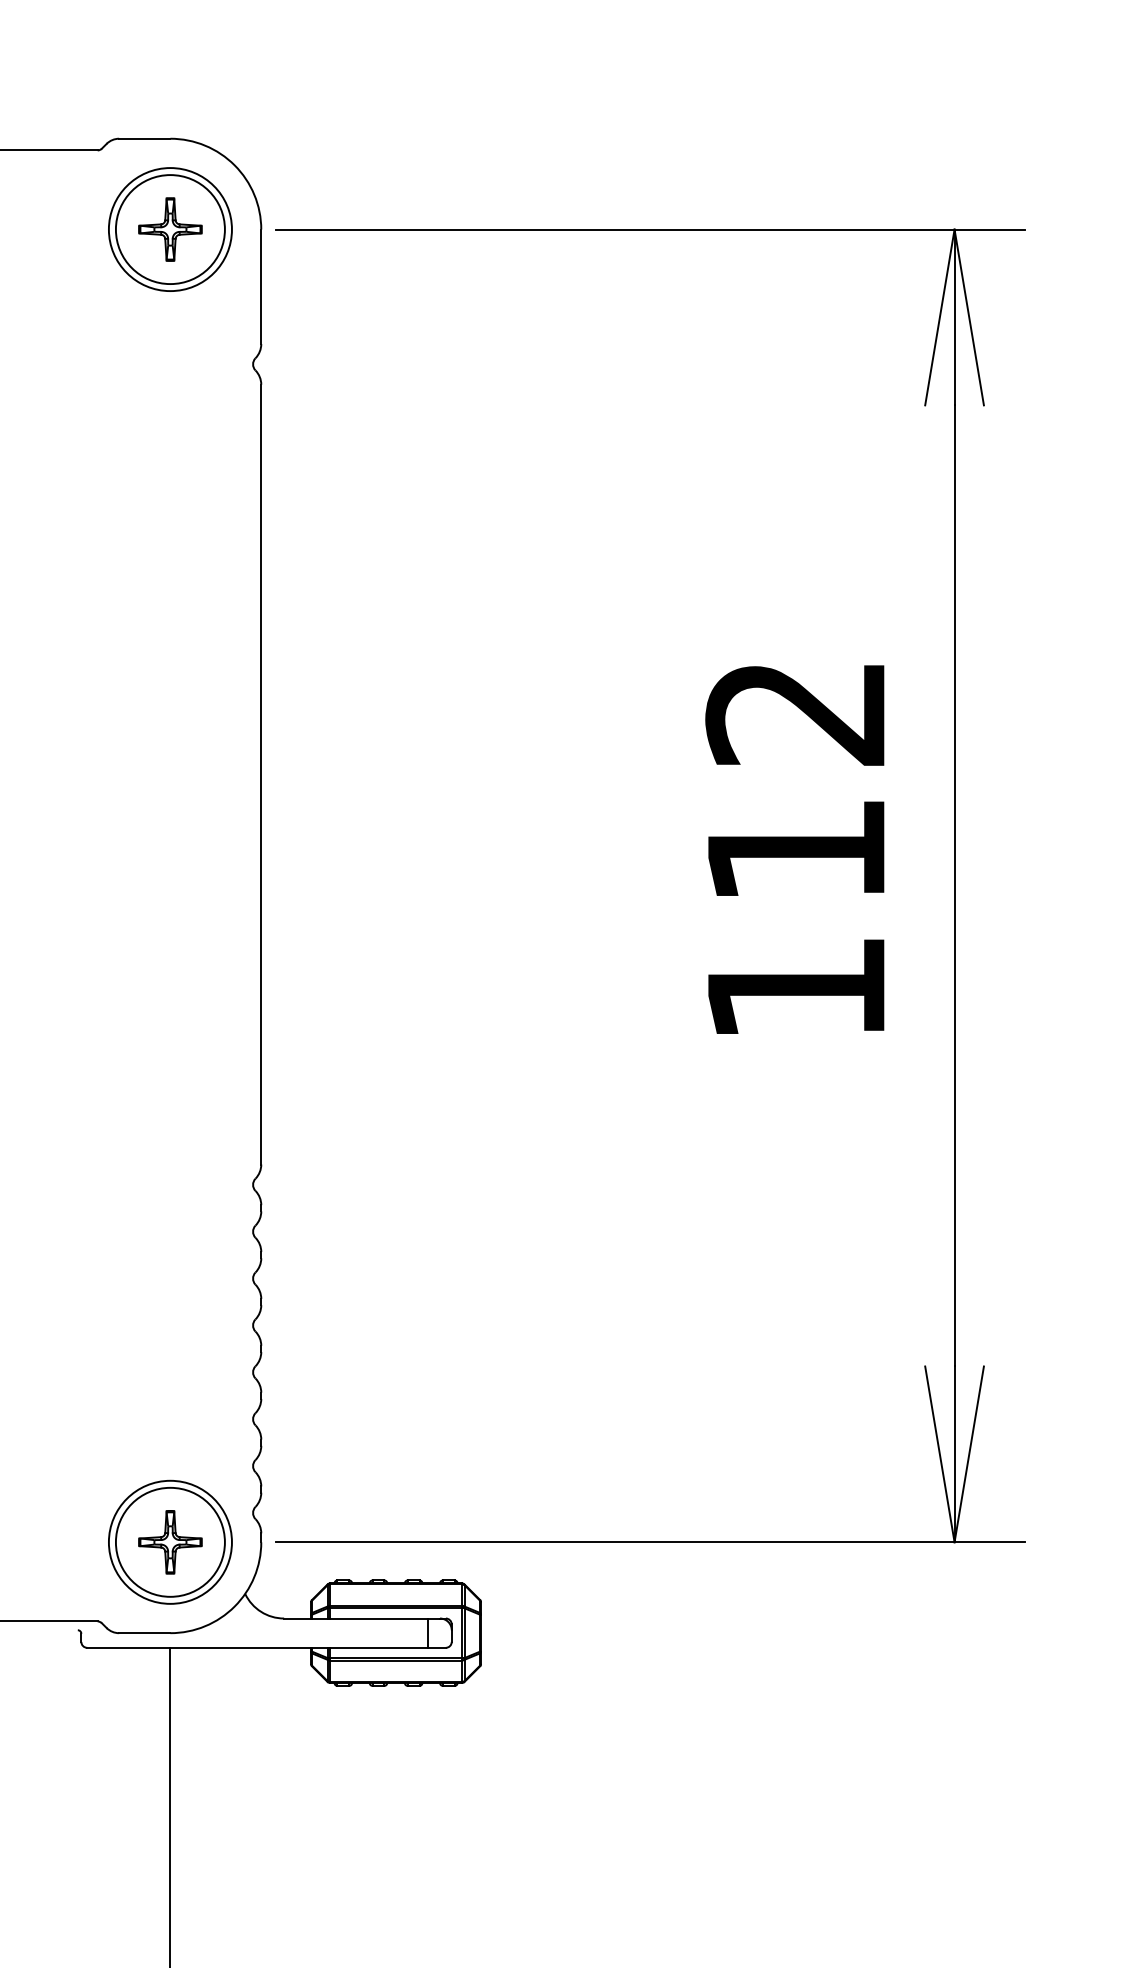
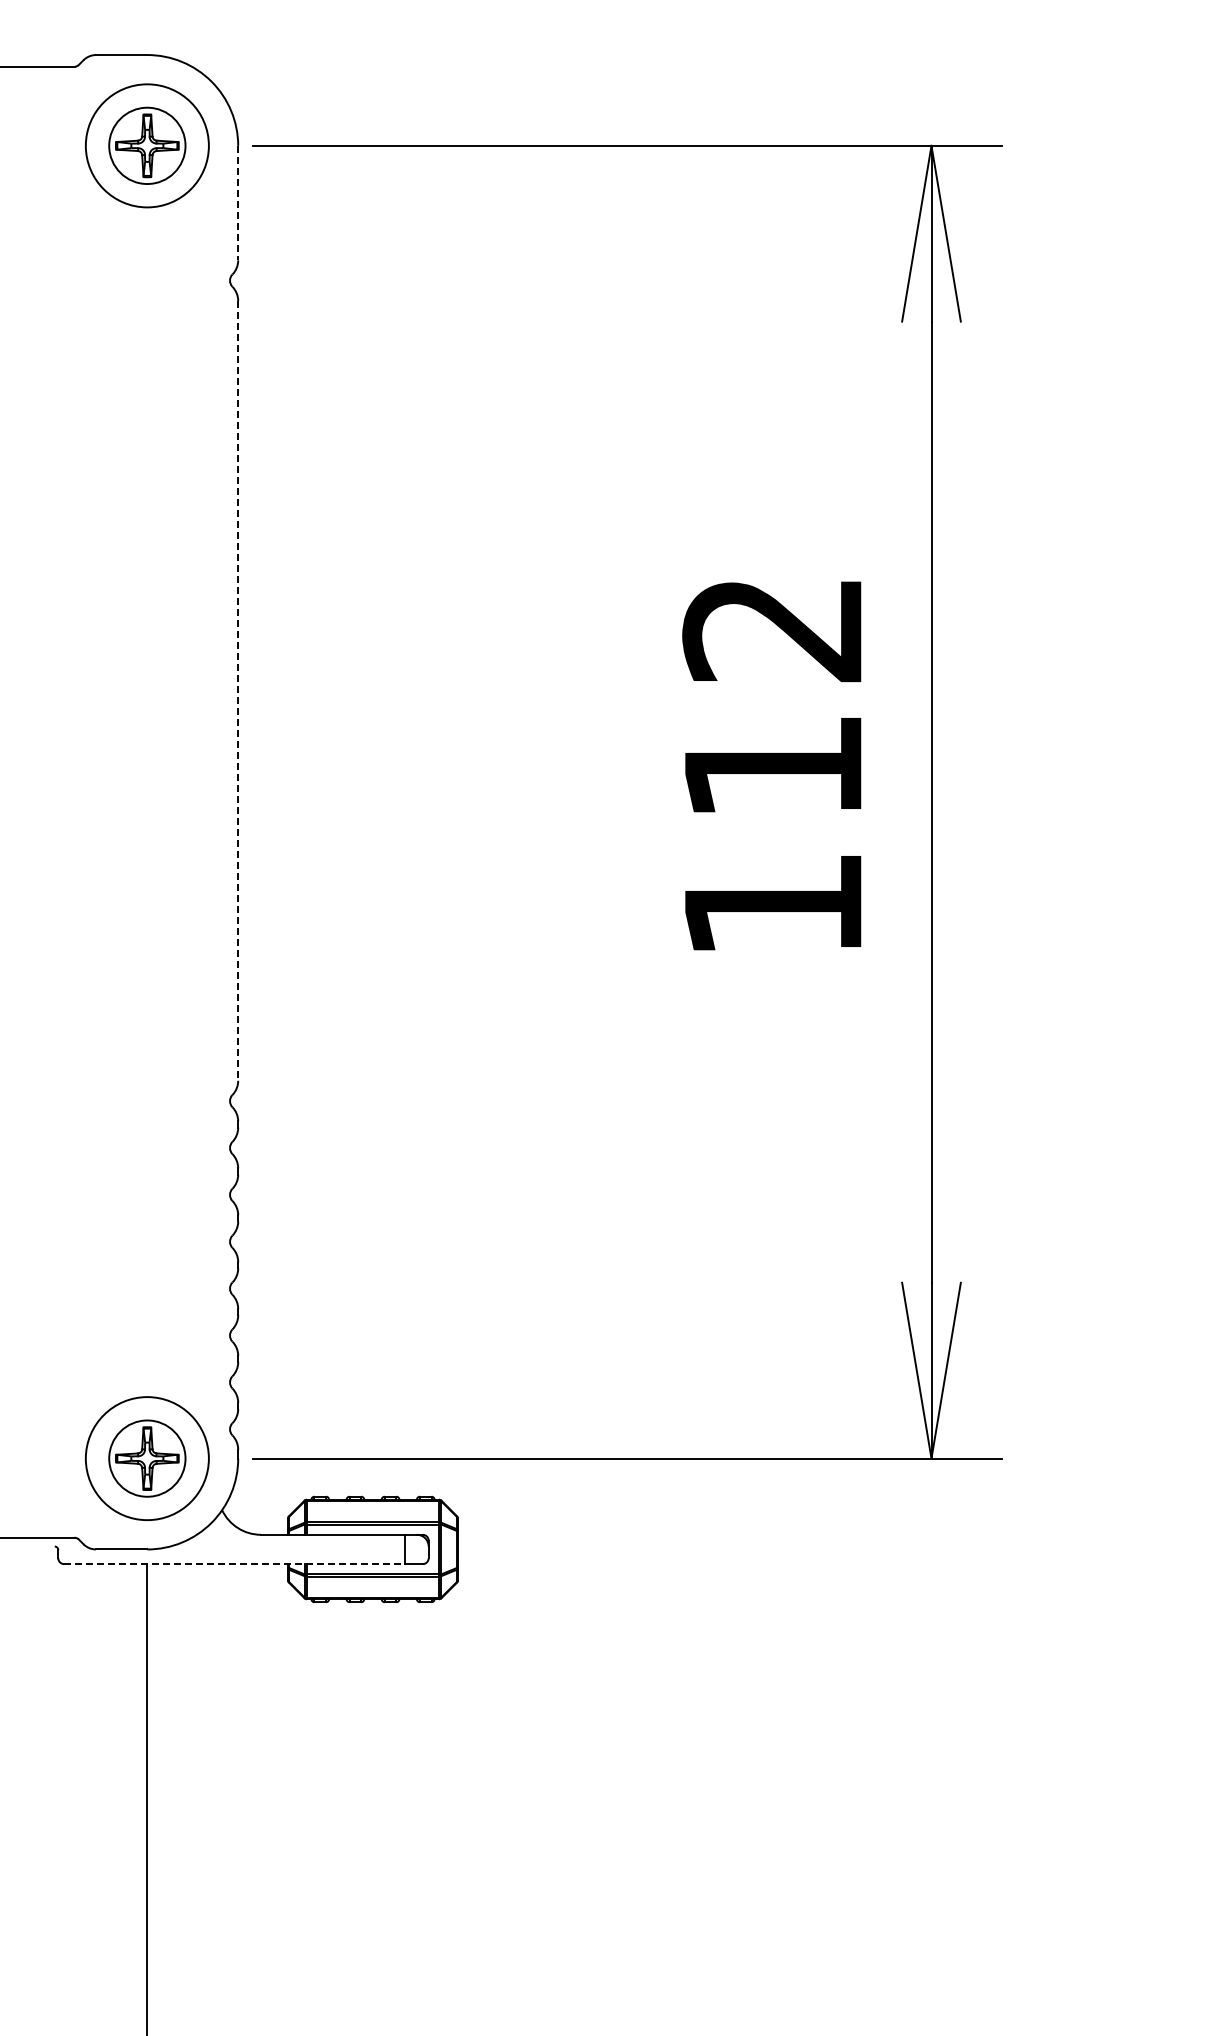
circle: (169, 229) -> (146, 145), size x0.7
line: (261, 287) -> (238, 203), solid -> dashed
line: (261, 774) -> (238, 690), solid -> dashed
circle: (169, 1542) -> (146, 1458), size x0.7
line: (257, 1648) -> (234, 1564), solid -> dashed

